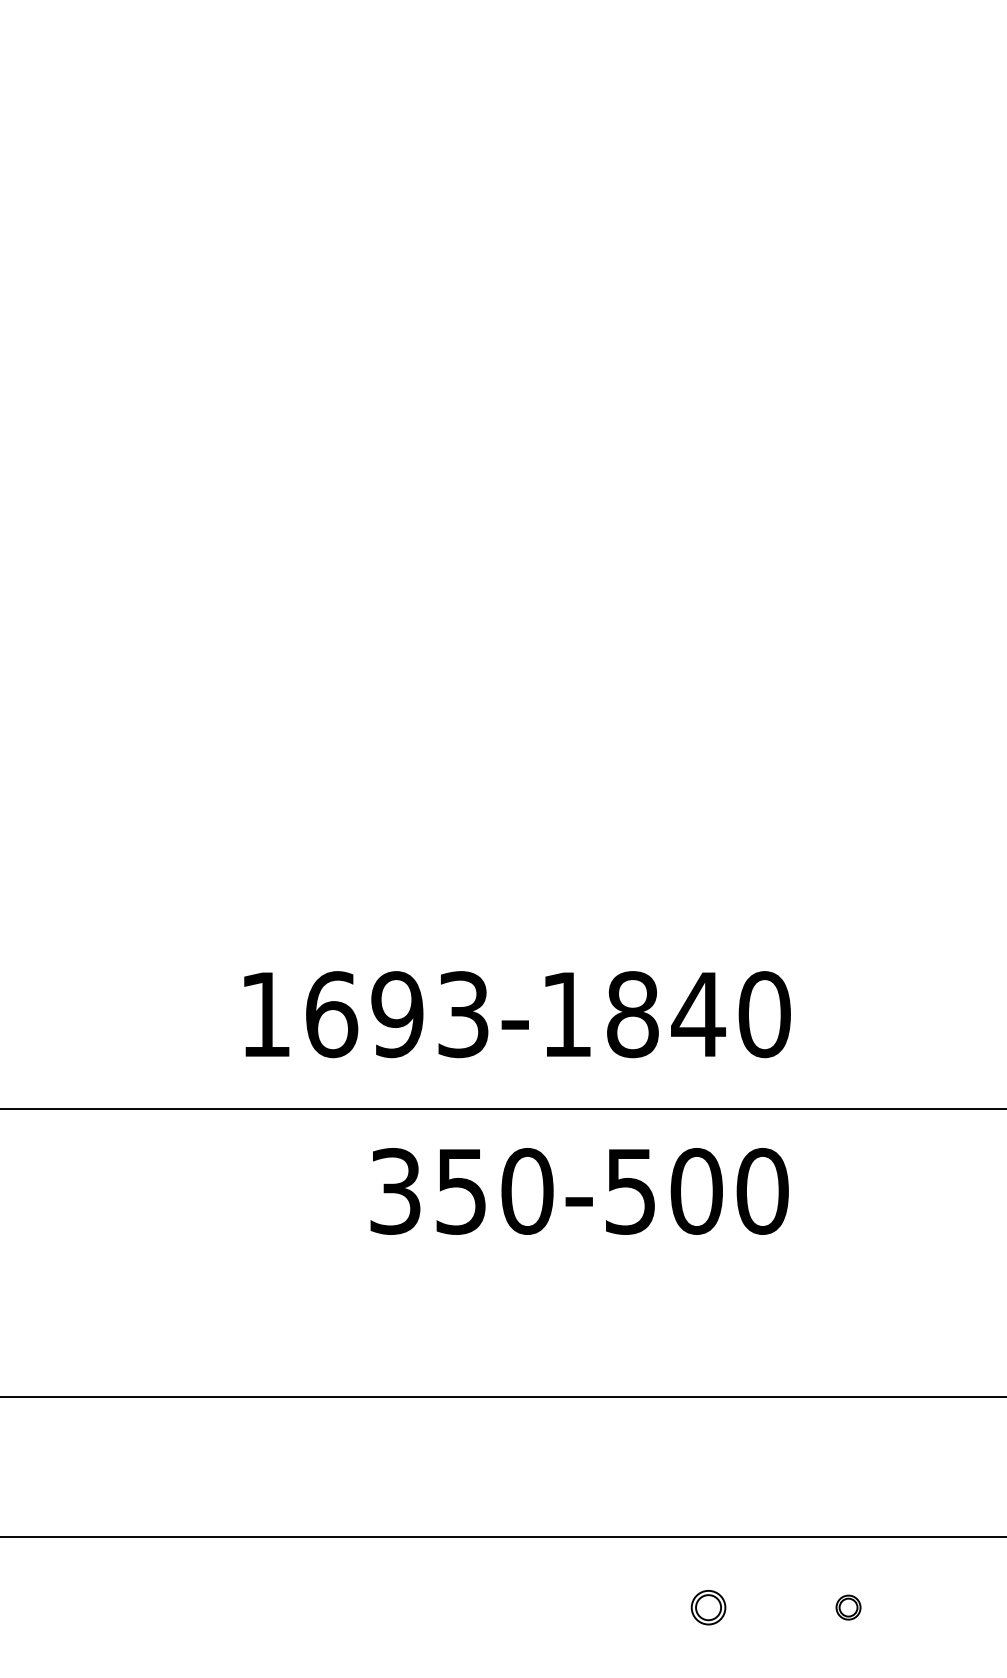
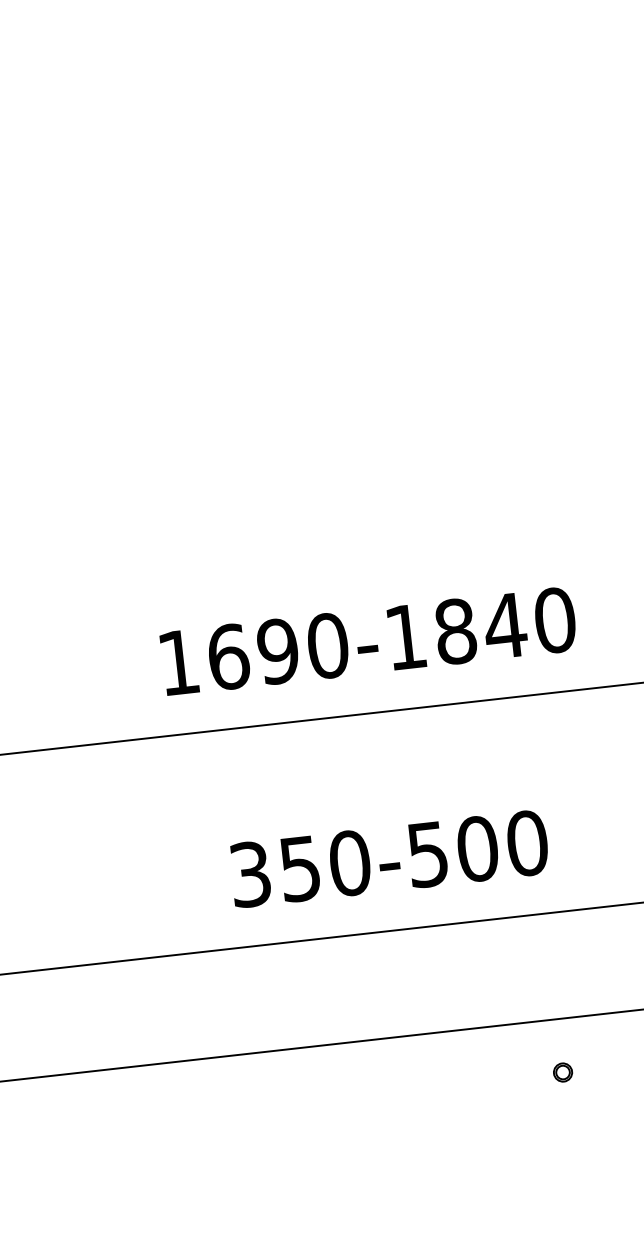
text: (463, 1014) -> (328, 645), 1693-1840 -> 1690-1840
text: (579, 1191) -> (389, 858), moved
part: (708, 1607) -> (562, 1072), size x0.71

